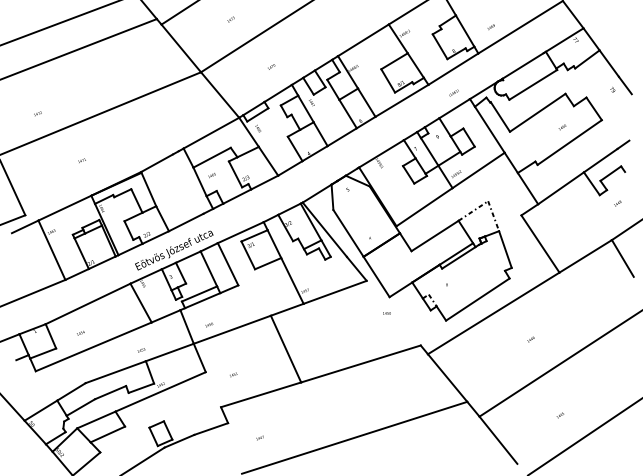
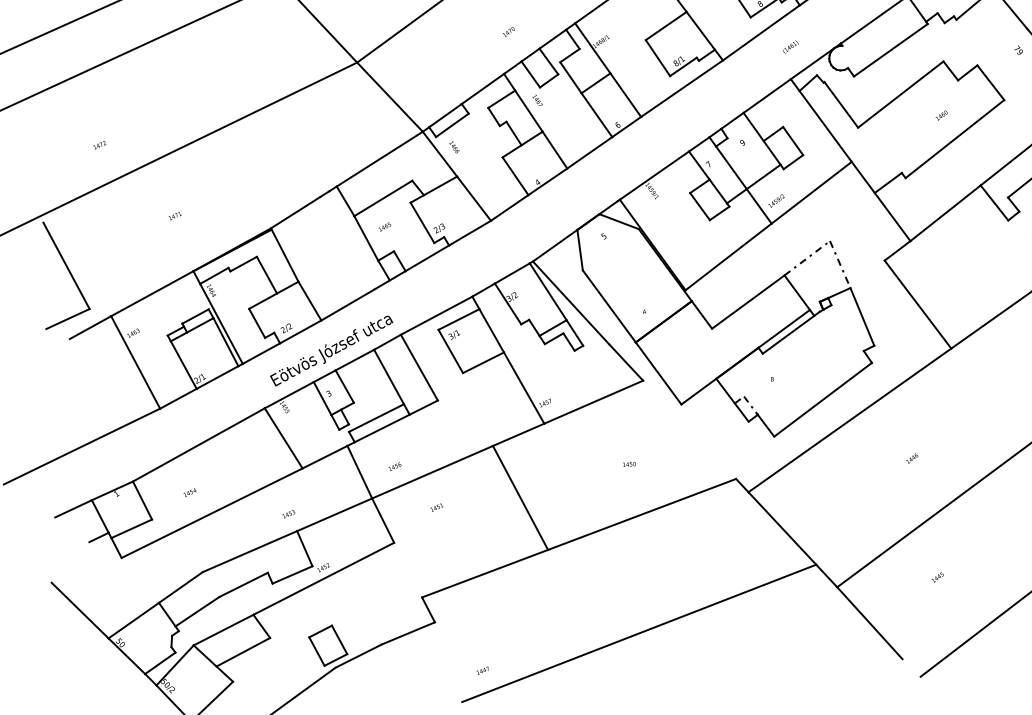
text: (271, 66) -> (508, 31), moved
text: (453, 92) -> (789, 46), moved
text: (386, 313) -> (628, 464), moved
text: (233, 374) -> (436, 506), moved
text: (560, 415) -> (937, 577), moved
text: (259, 437) -> (481, 669), moved

